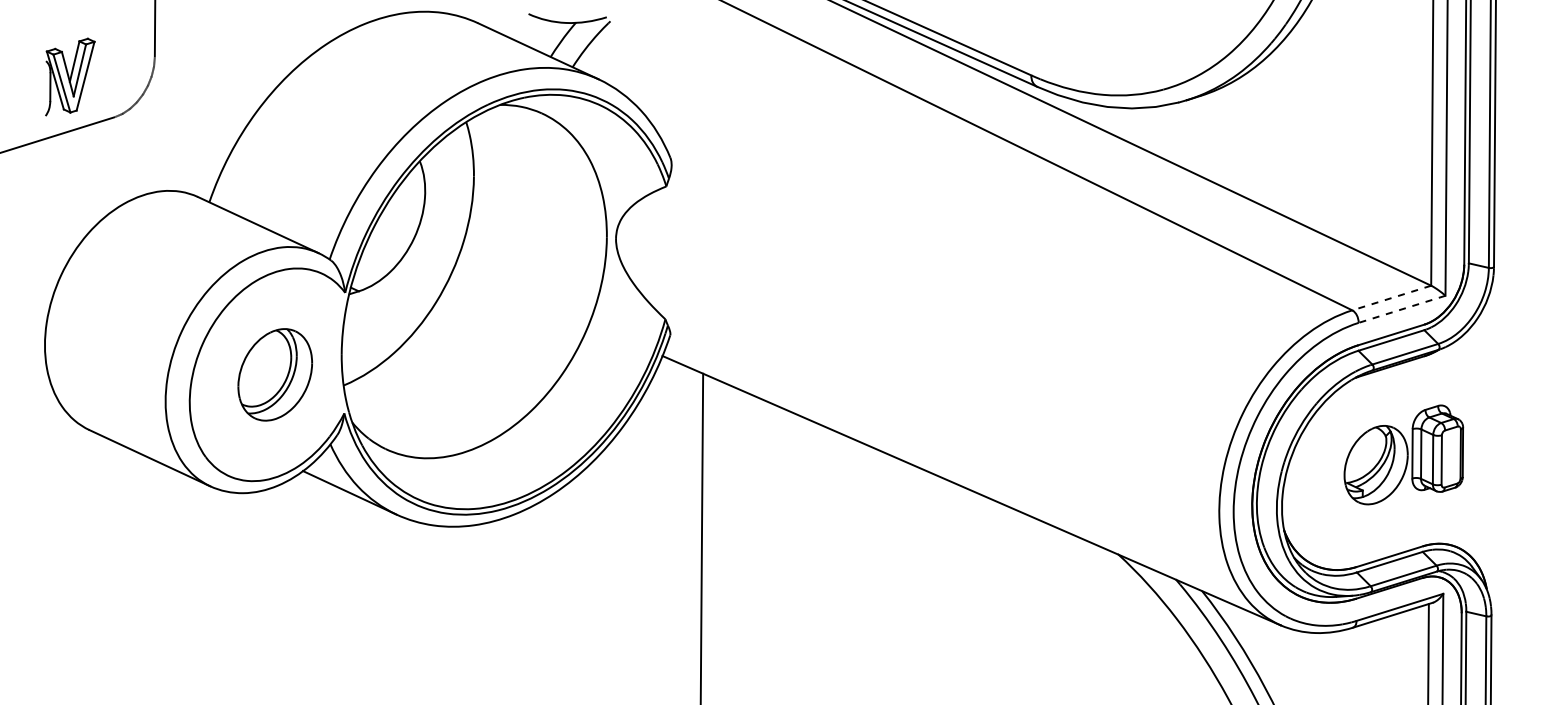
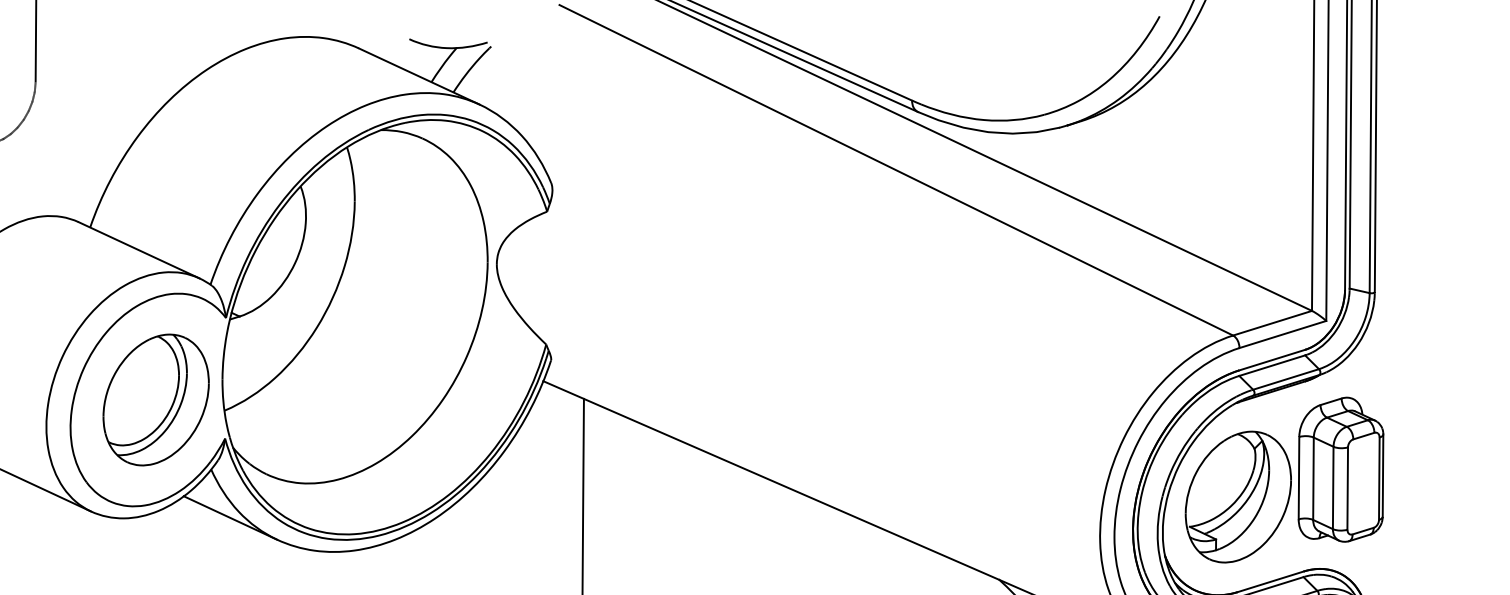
line: (1391, 298) -> (1272, 323), dashed -> solid
line: (1401, 309) -> (1282, 334), dashed -> solid
part: (274, 374) -> (155, 399), size x1.43
part: (1403, 454) -> (1284, 479), size x1.67

